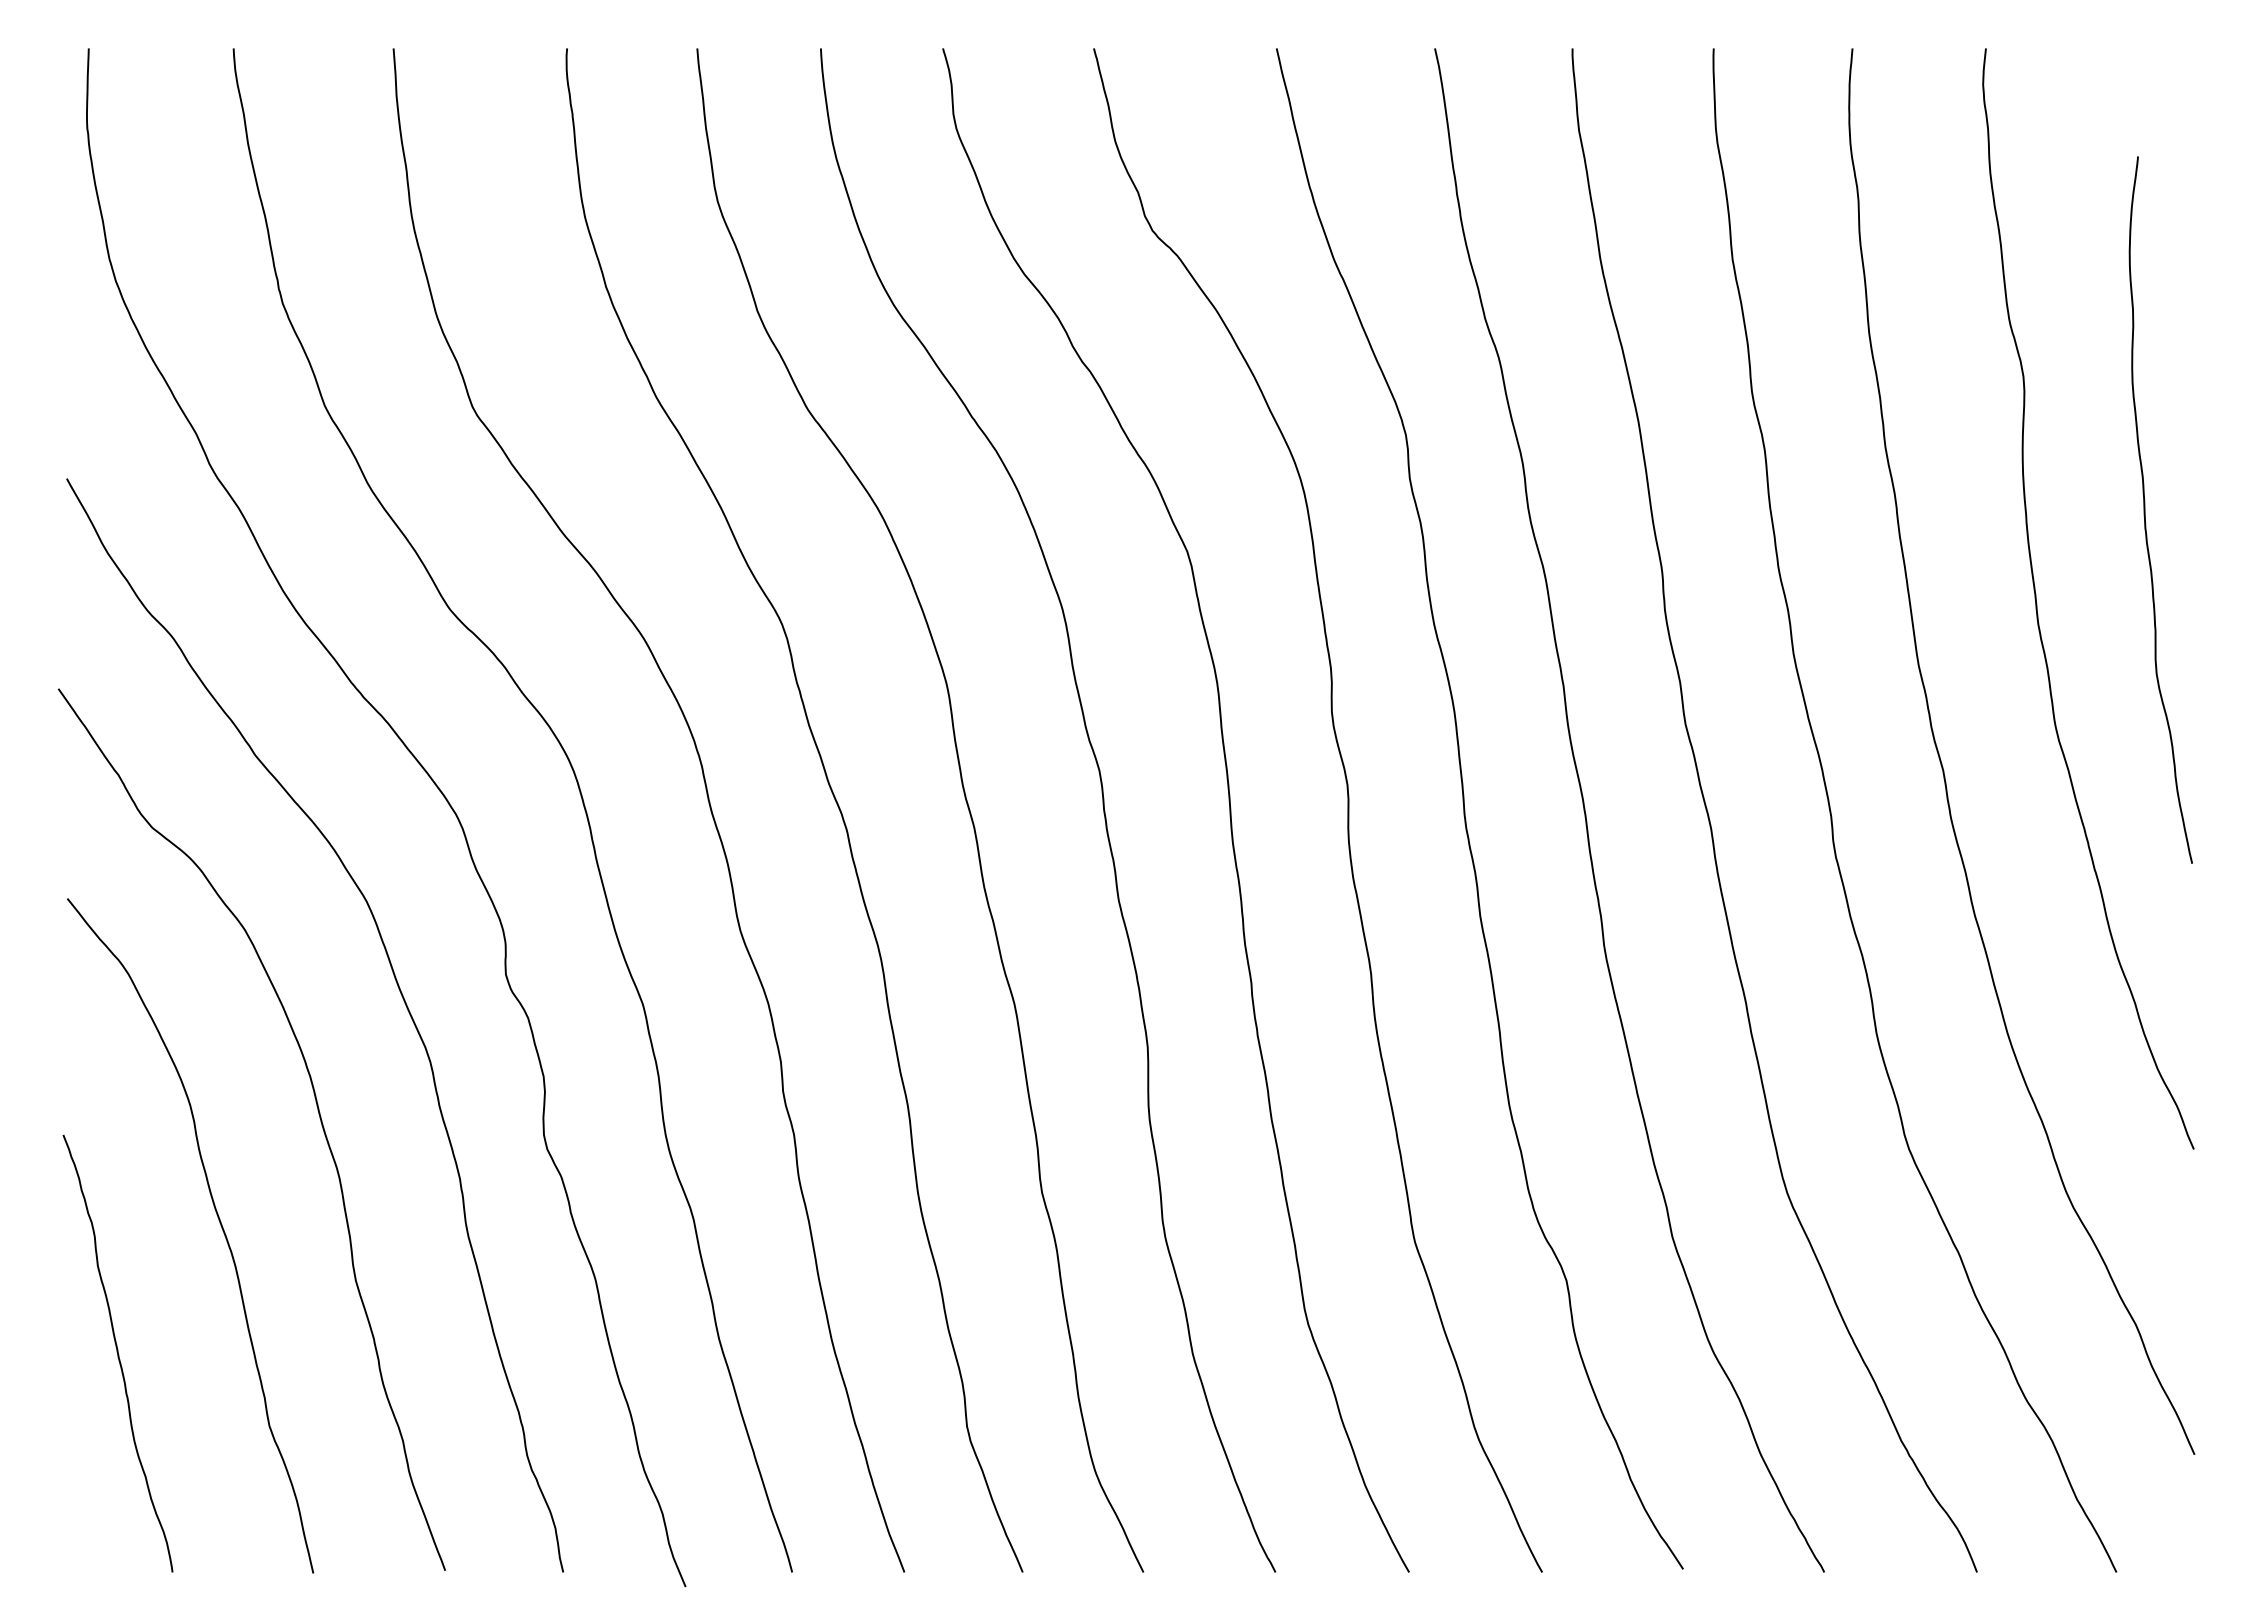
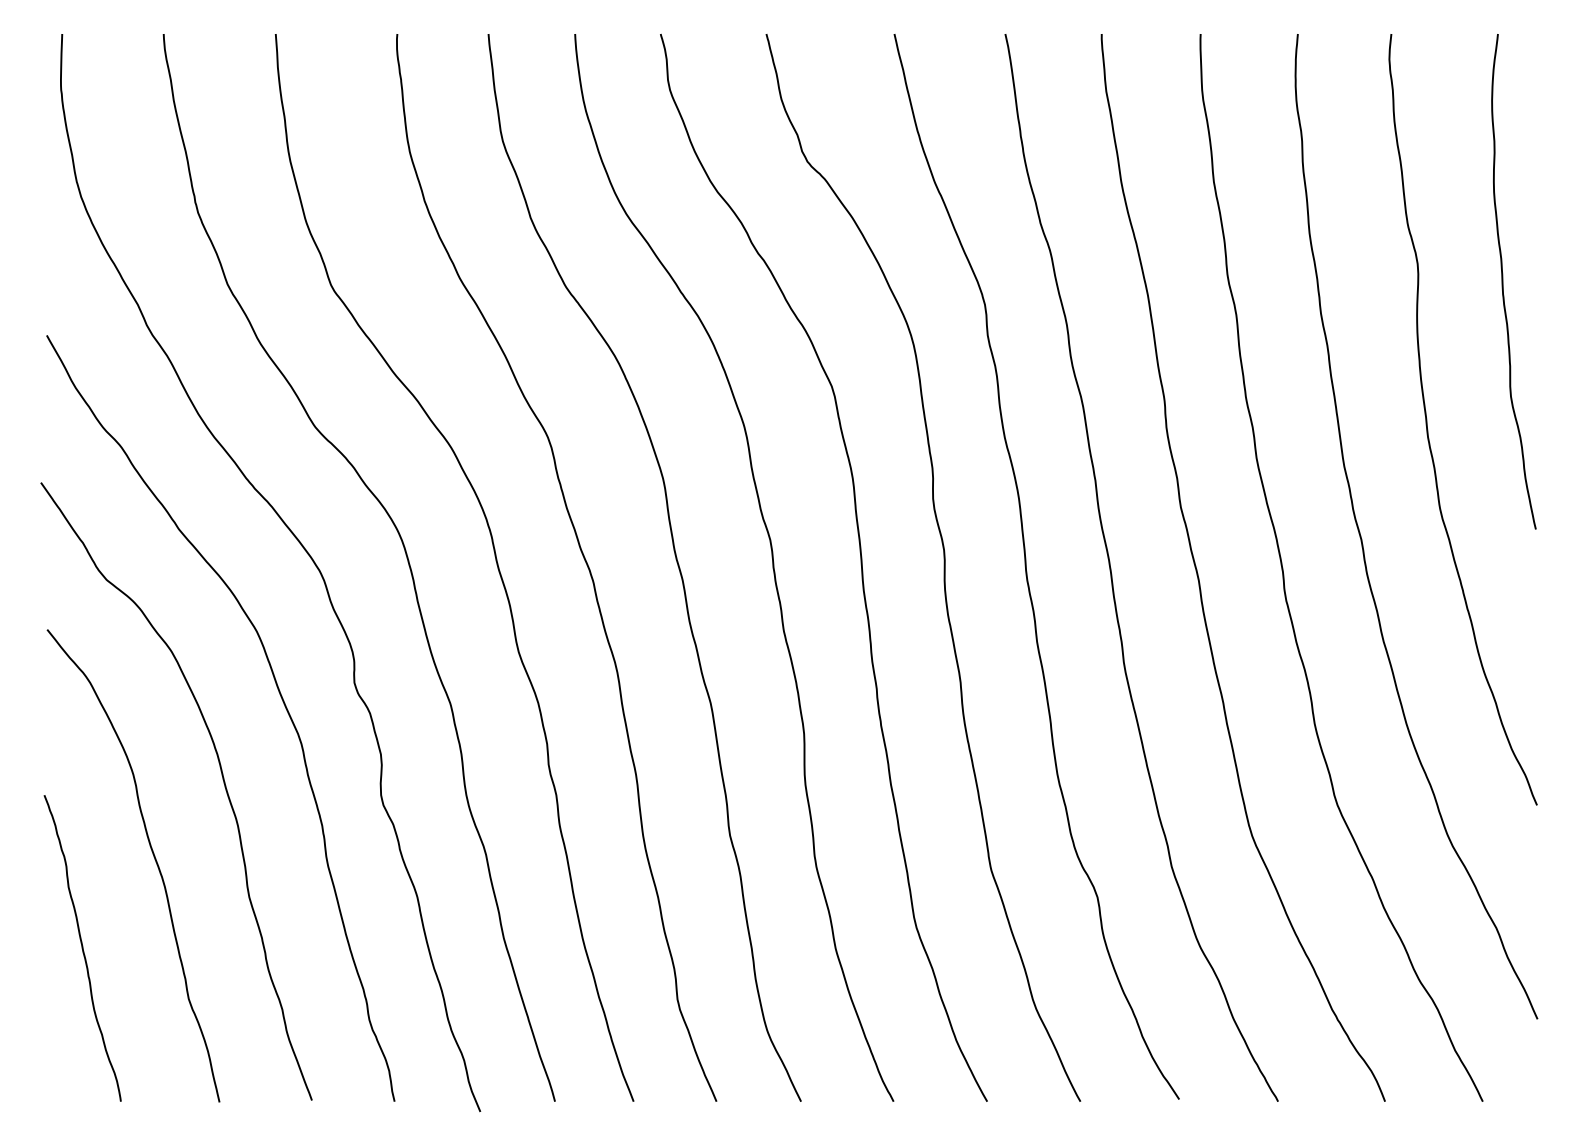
curve: (2145, 509) -> (1503, 281), moved

